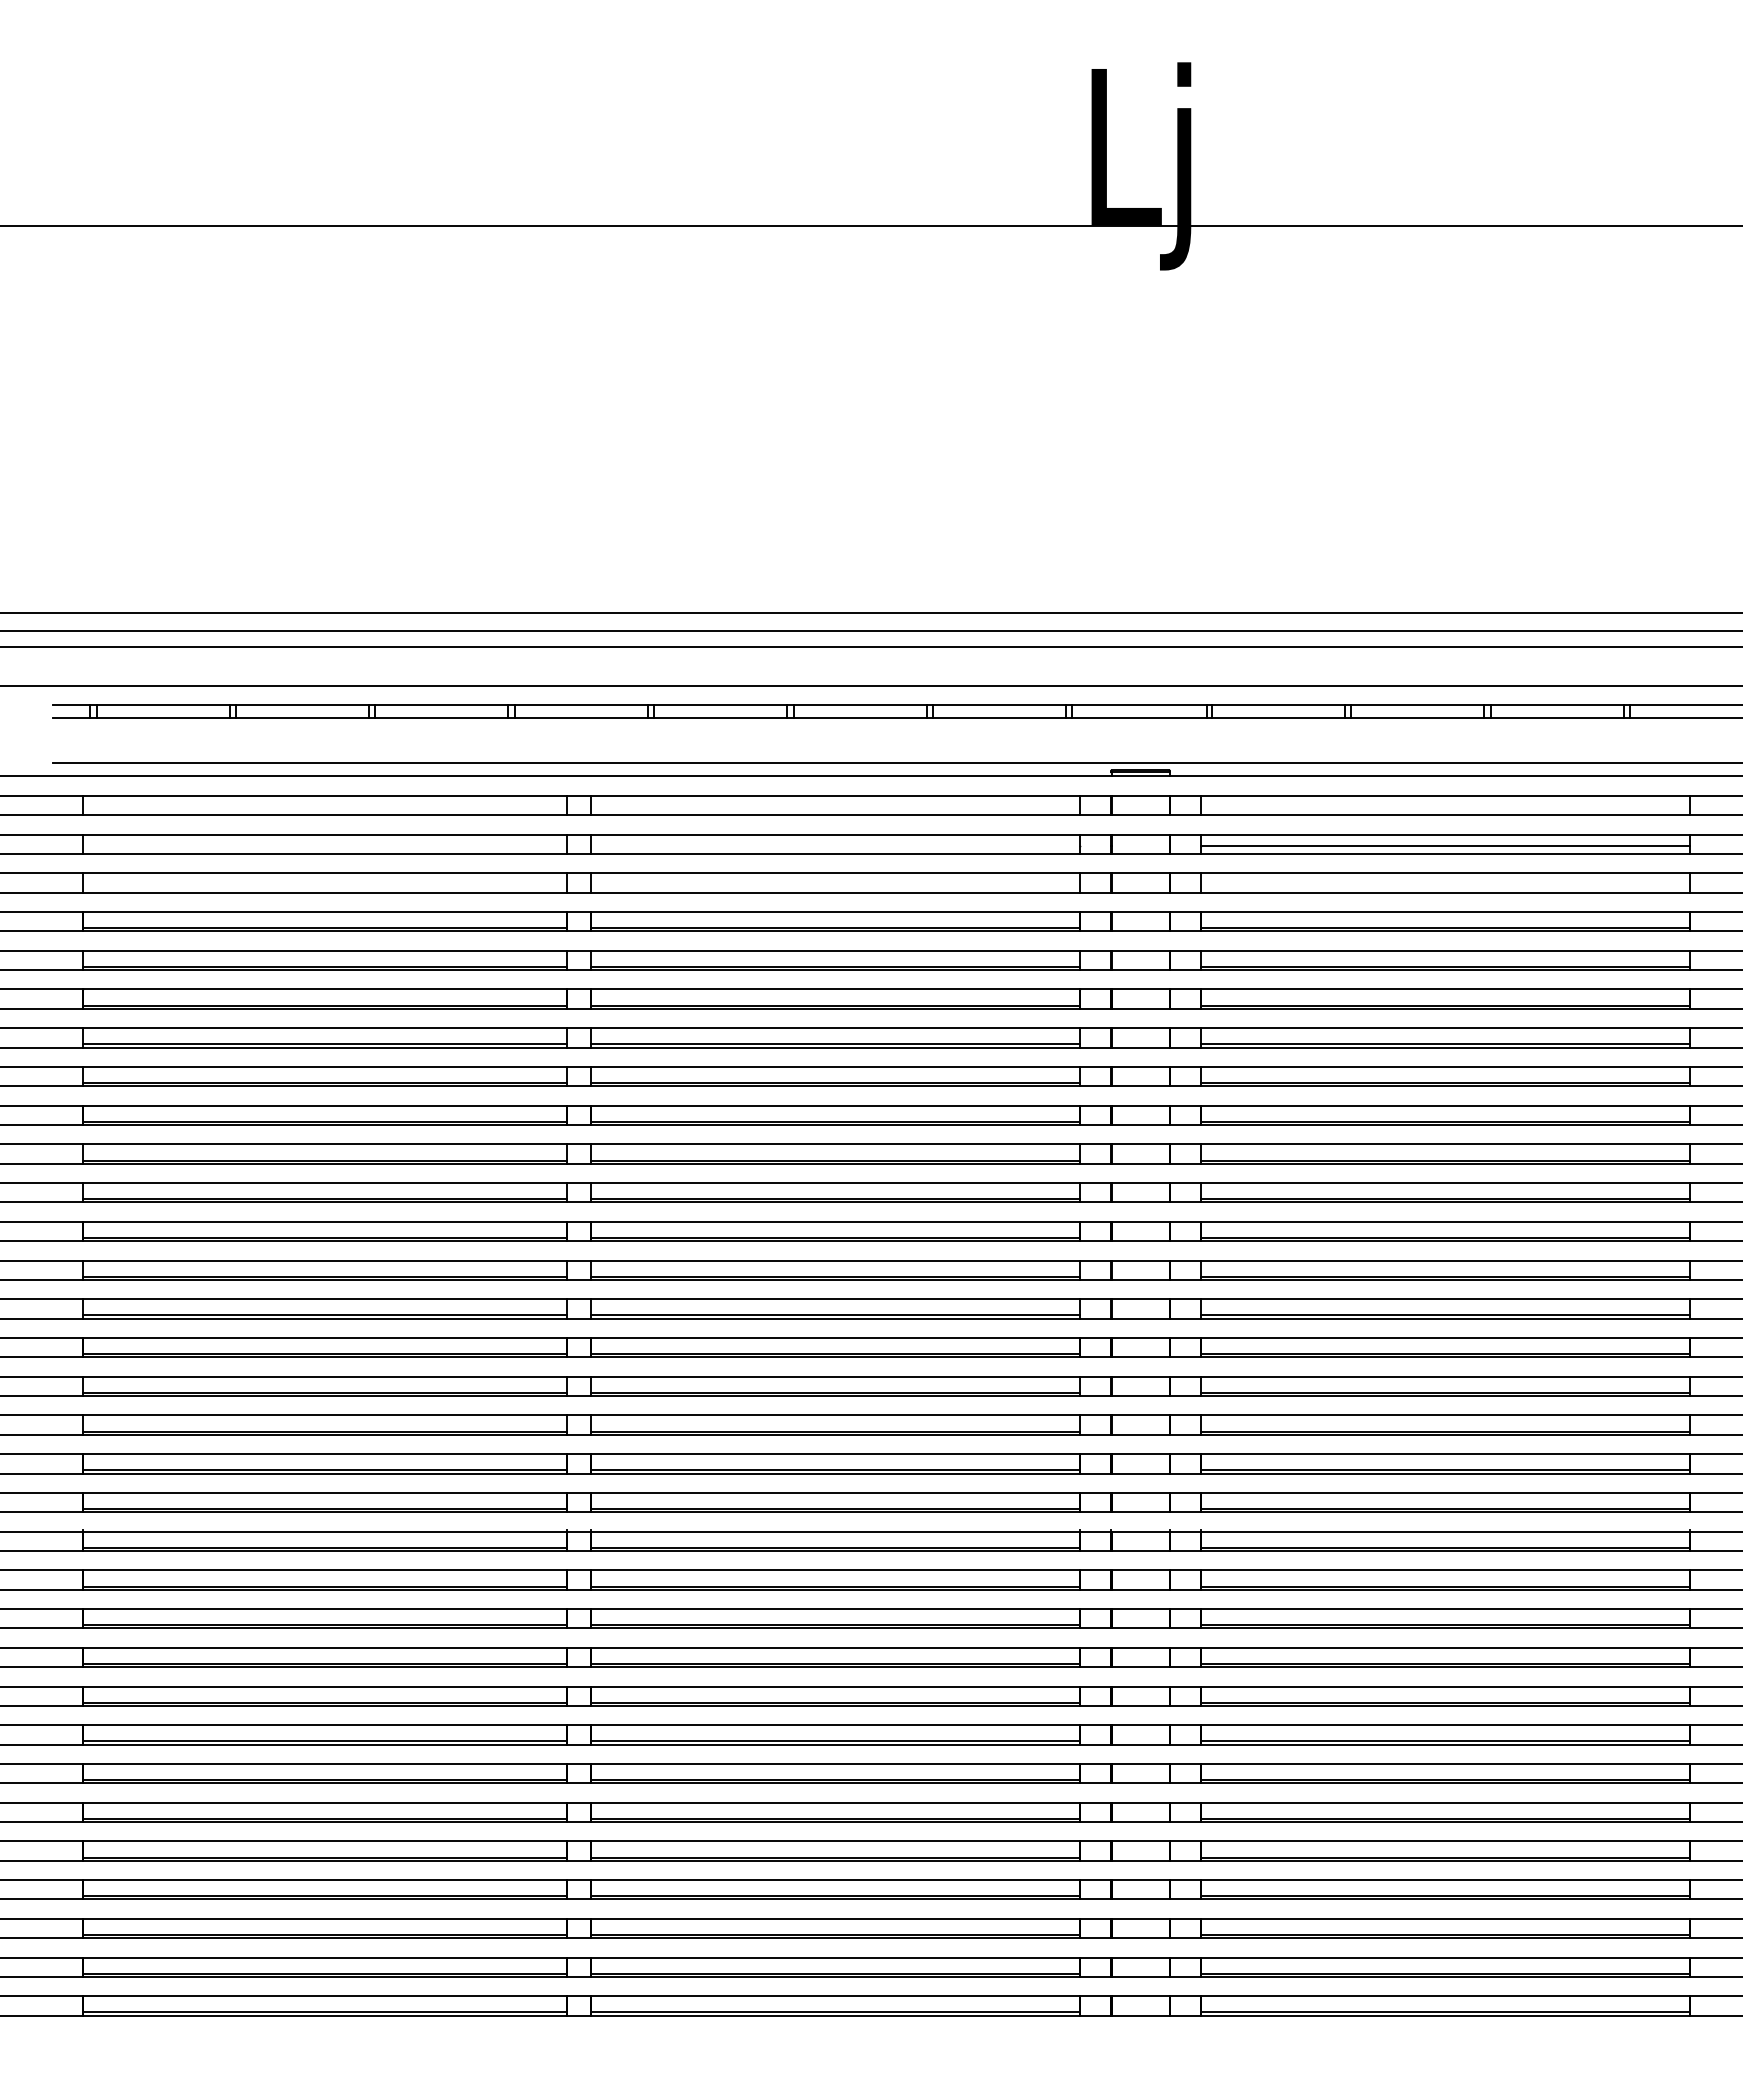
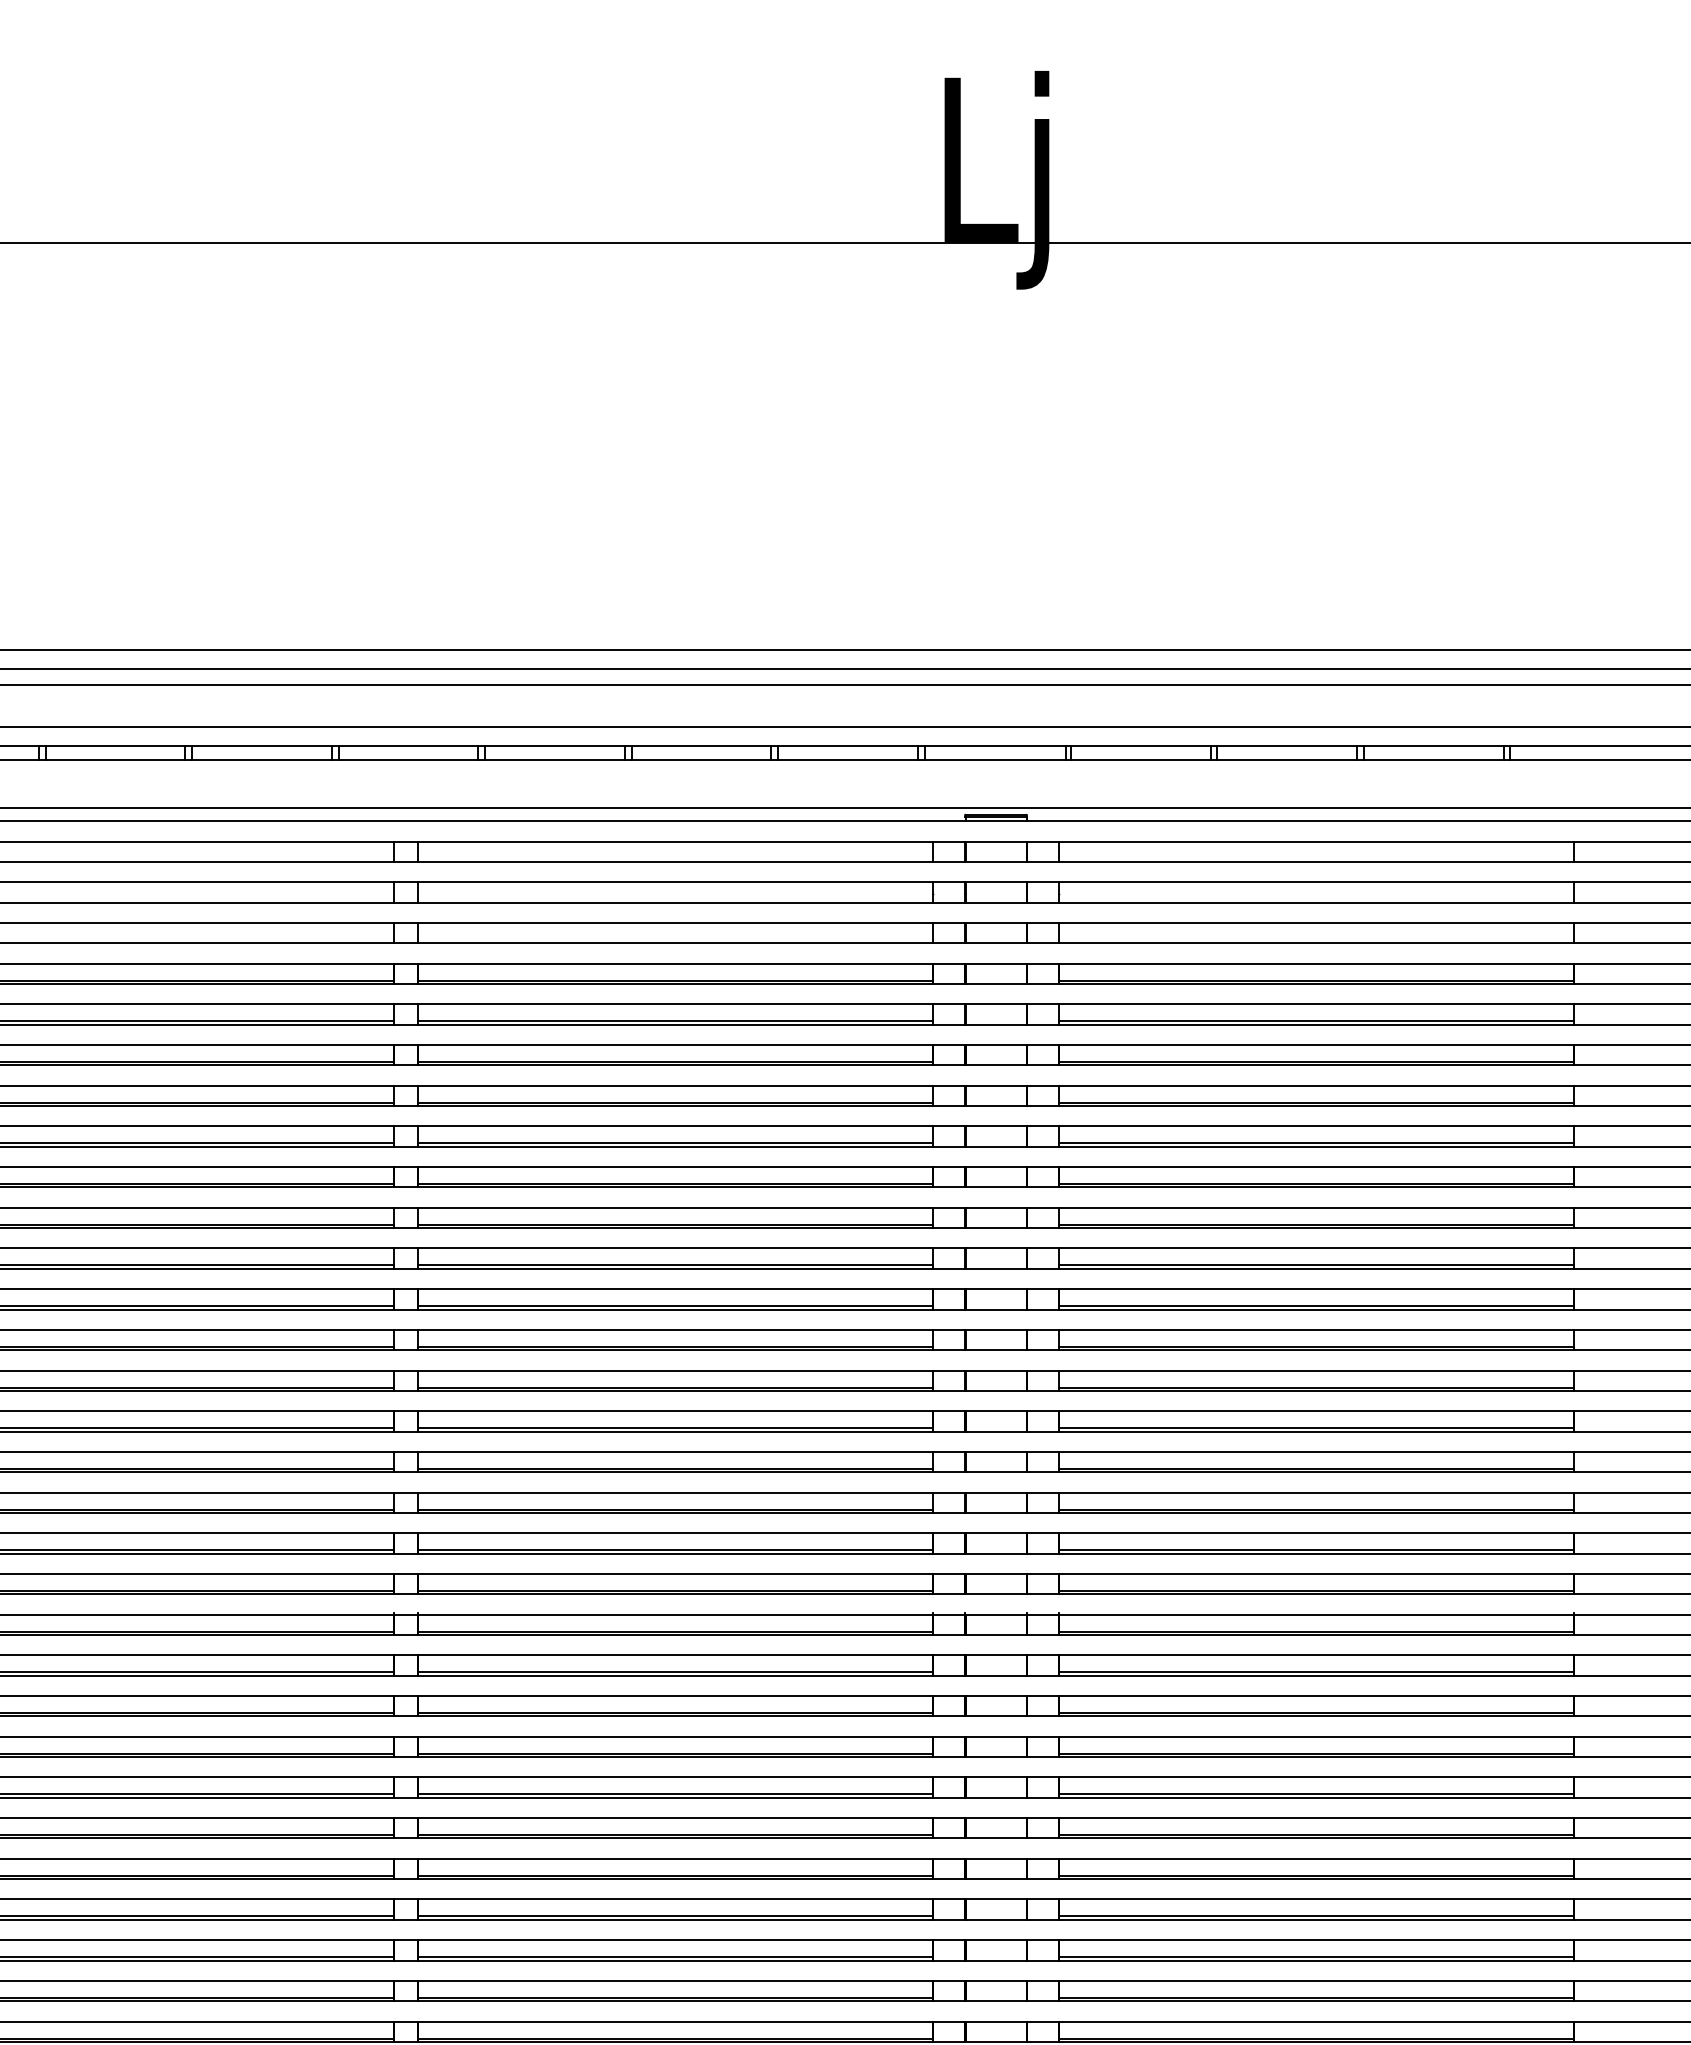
line: (1445, 845) -> (1316, 893), removed

